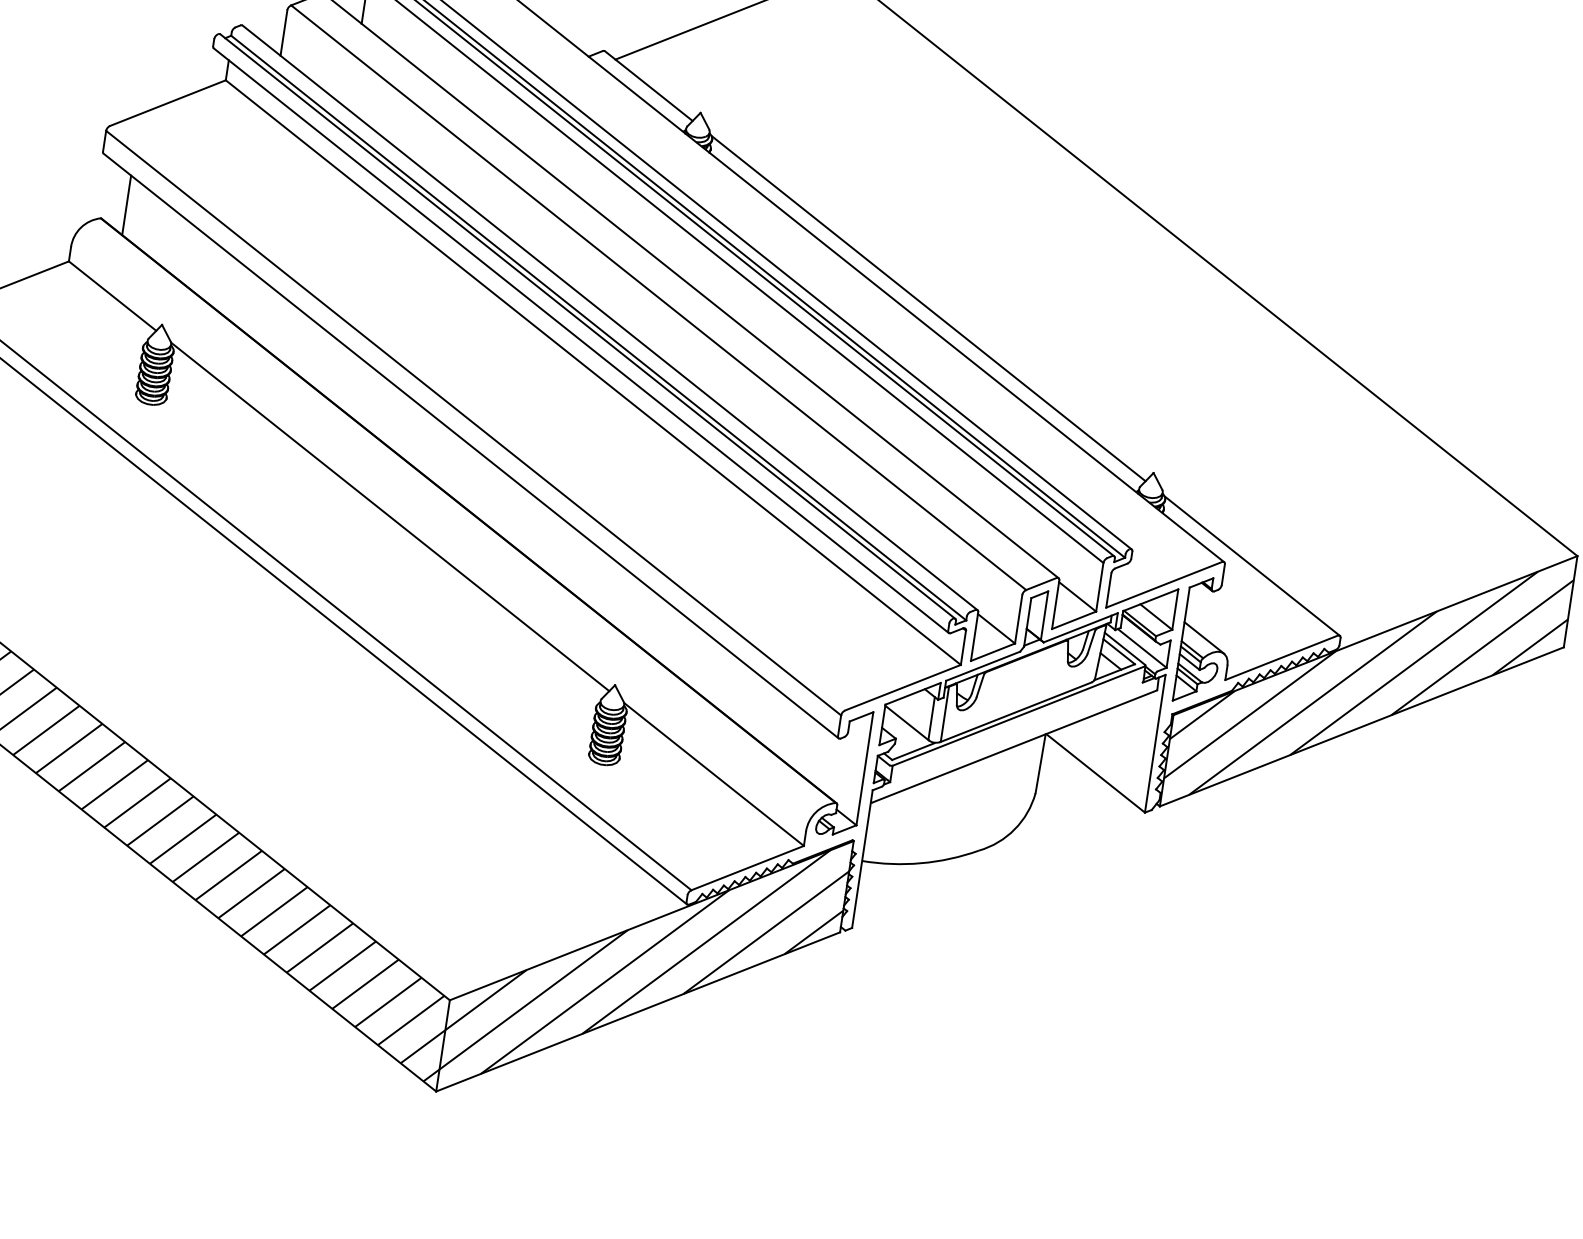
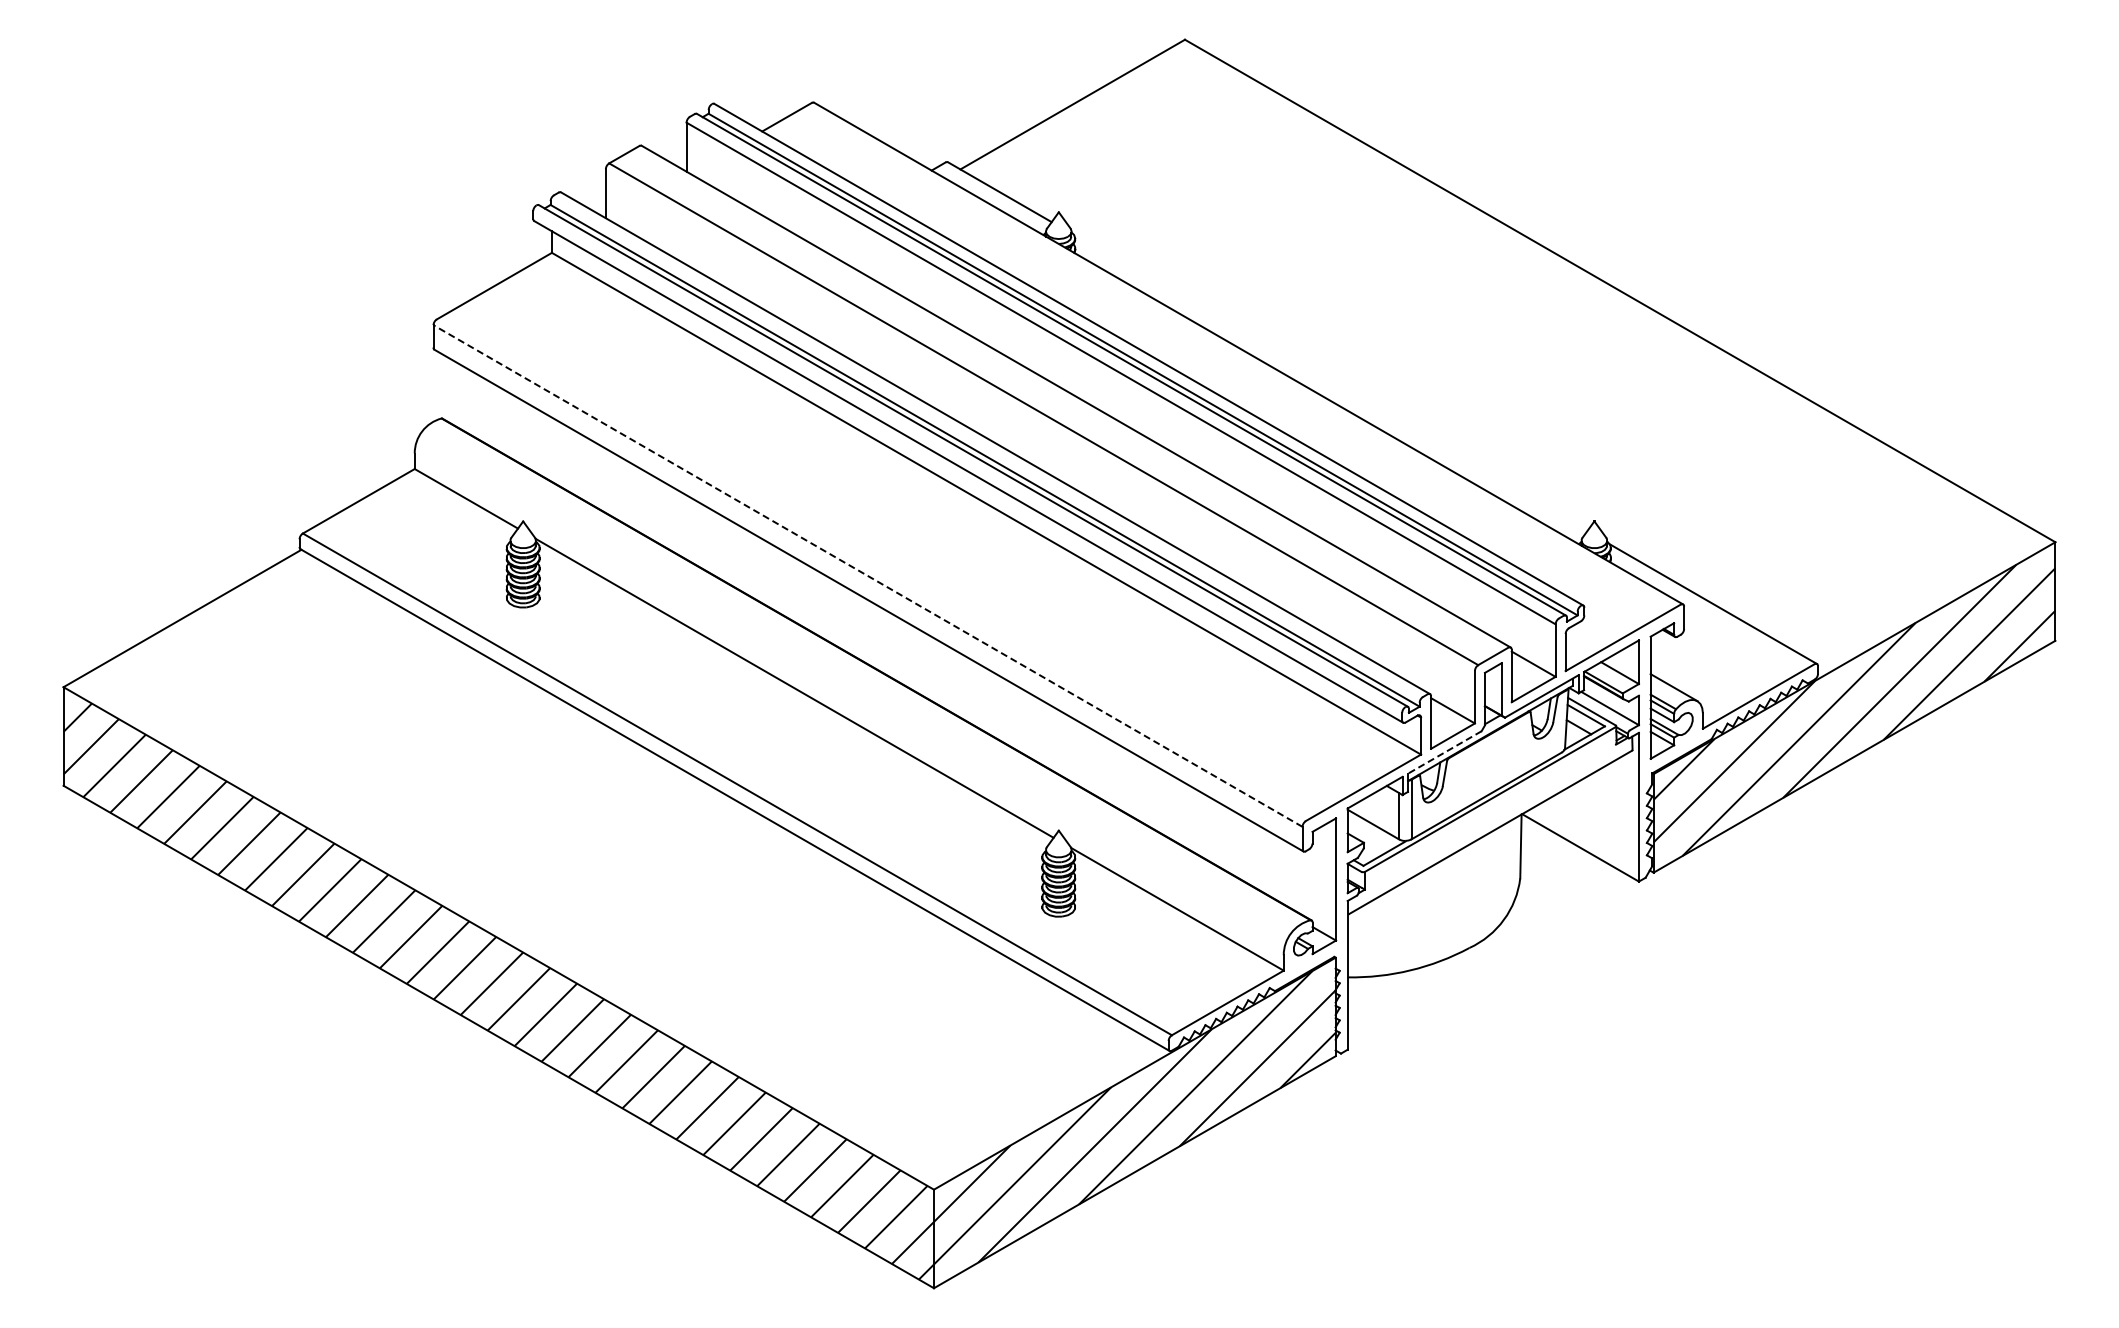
line: (126, 205) -> (466, 400), removed
line: (928, 308) -> (1330, 383), removed
line: (474, 423) -> (868, 576), solid -> dashed
line: (982, 666) -> (1444, 752), solid -> dashed

